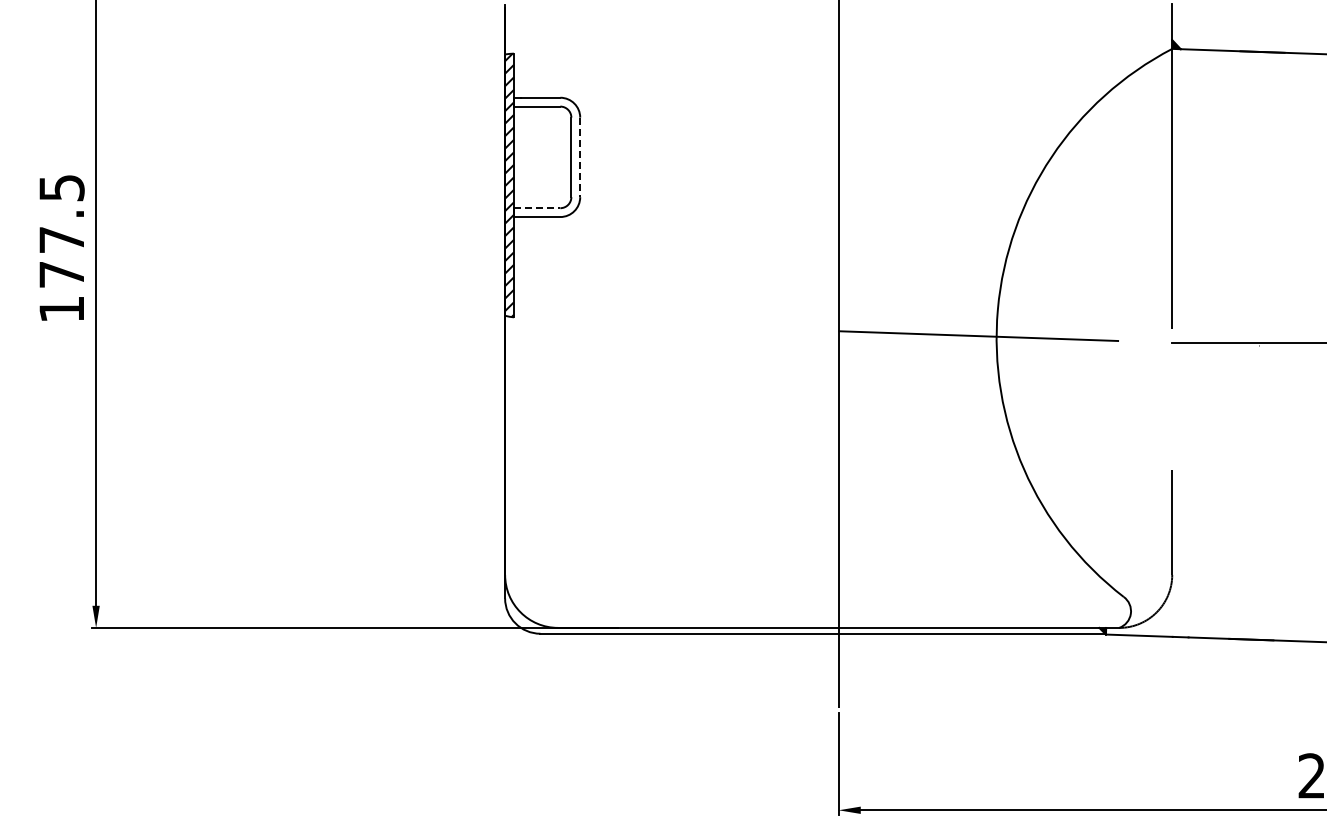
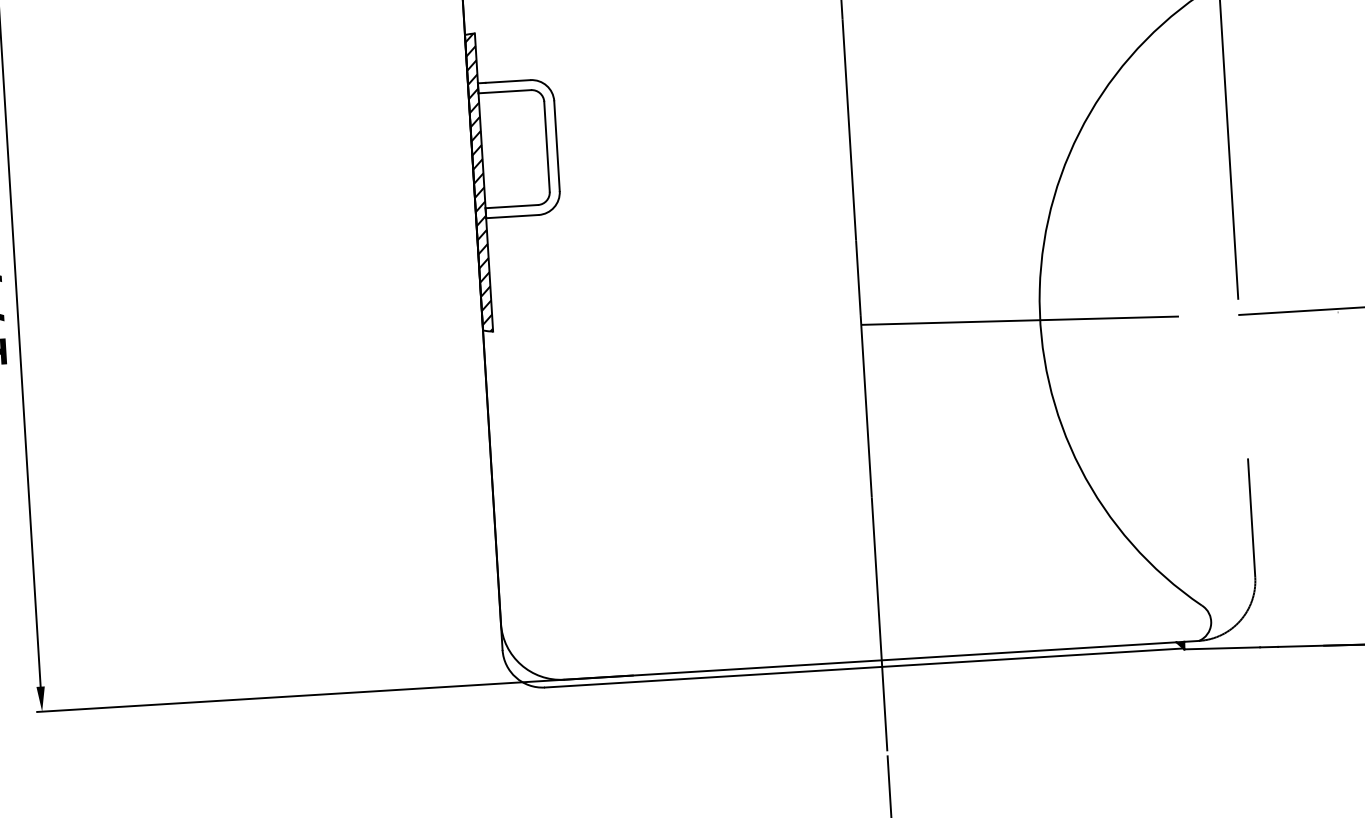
line: (580, 157) -> (557, 146), dashed -> solid
line: (537, 208) -> (512, 206), dashed -> solid

